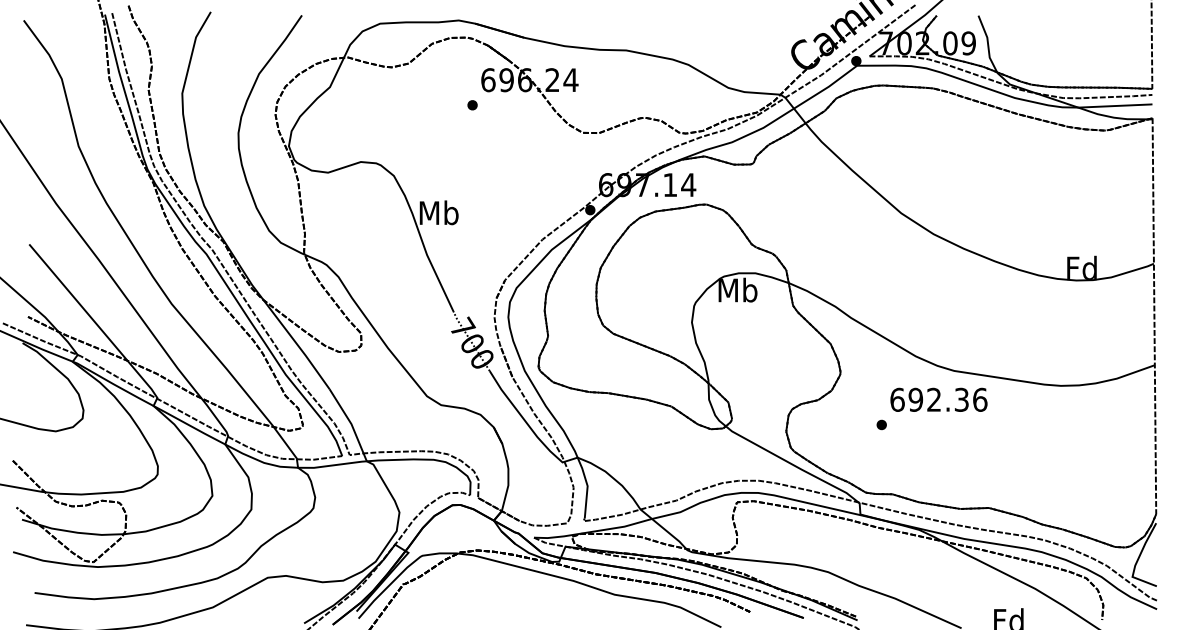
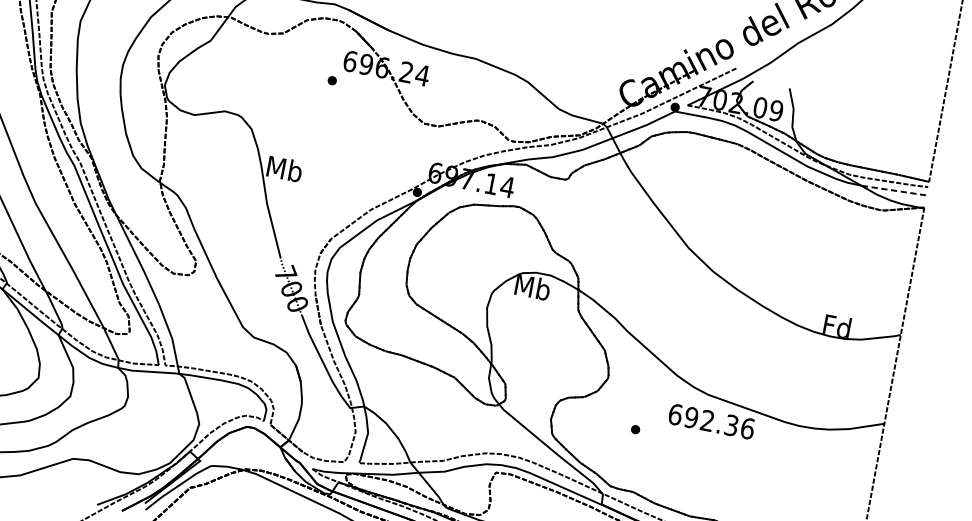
line: (1116, 105) -> (895, 190), solid -> dashed
text: (938, 399) -> (711, 421), moved

